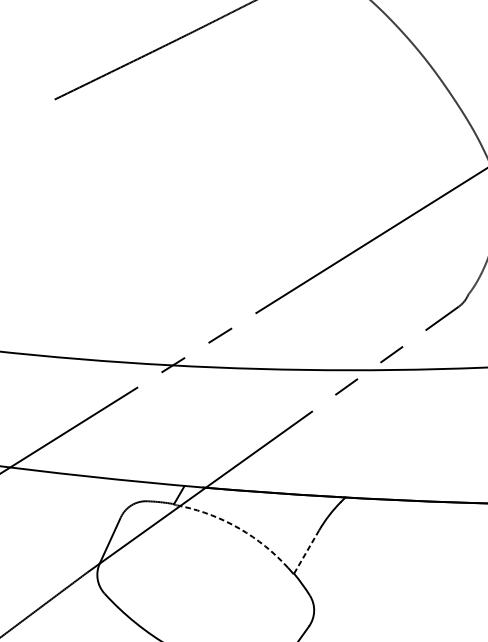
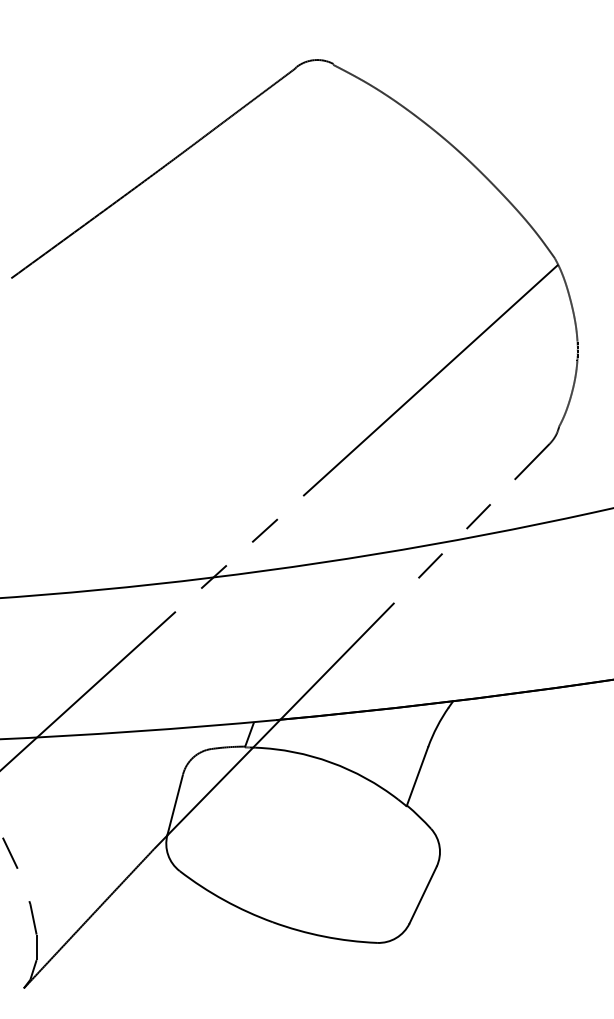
arc: (240, 528) -> (331, 762), dashed -> solid
line: (306, 552) -> (417, 777), dashed -> solid

